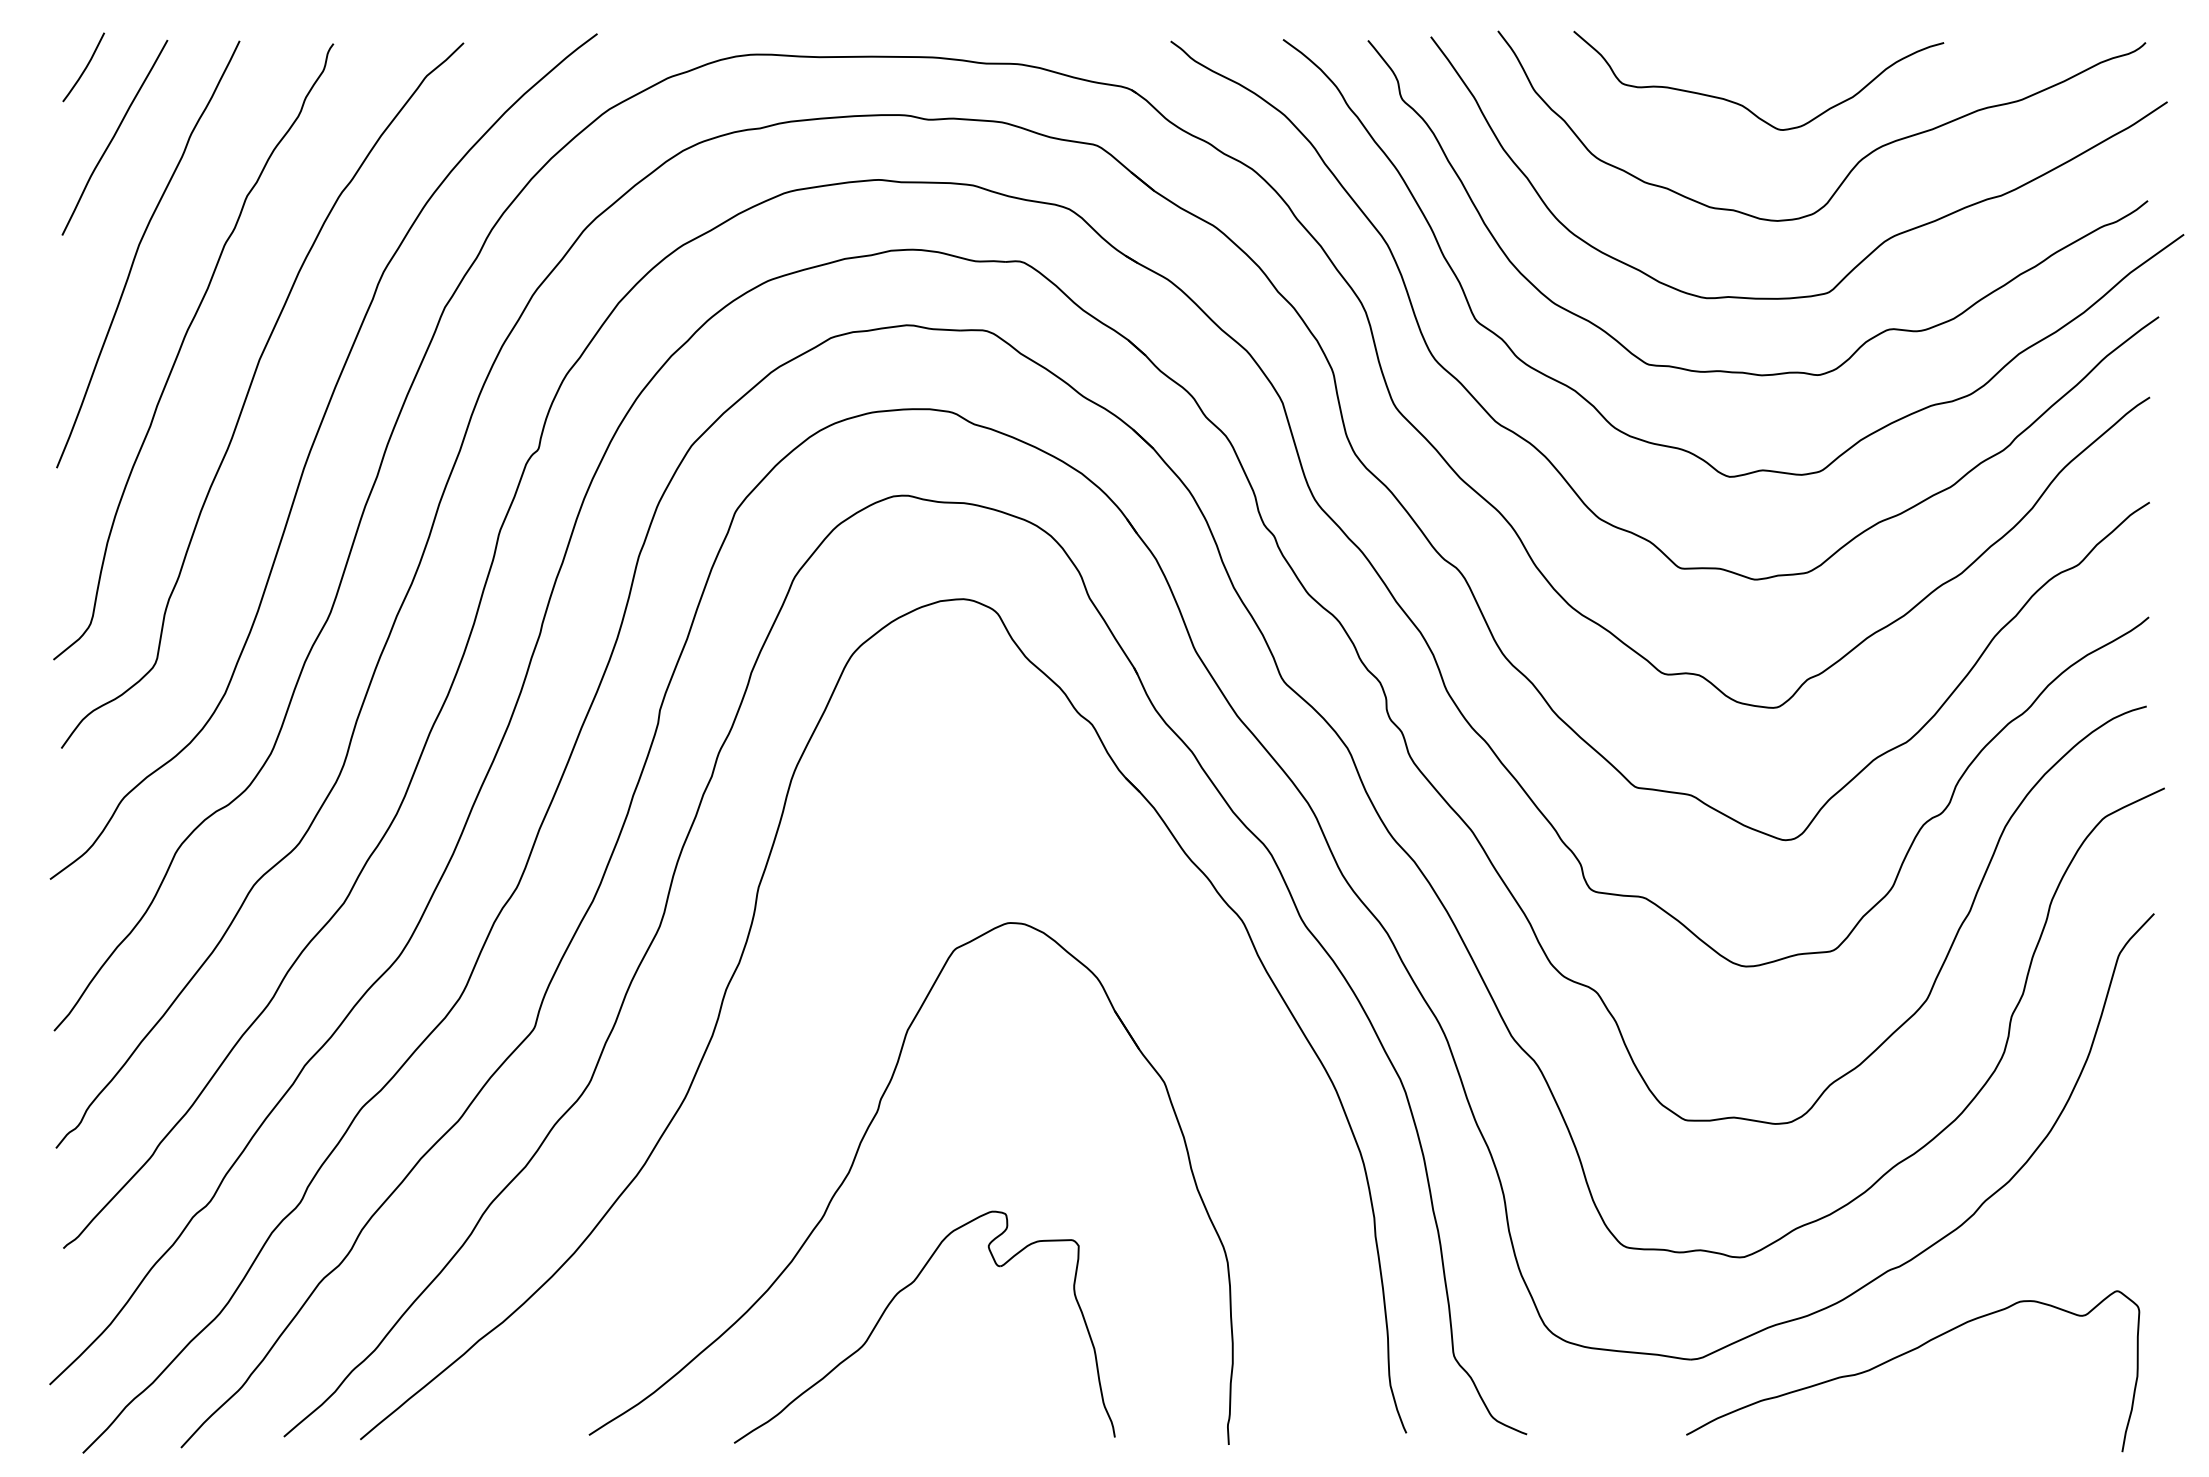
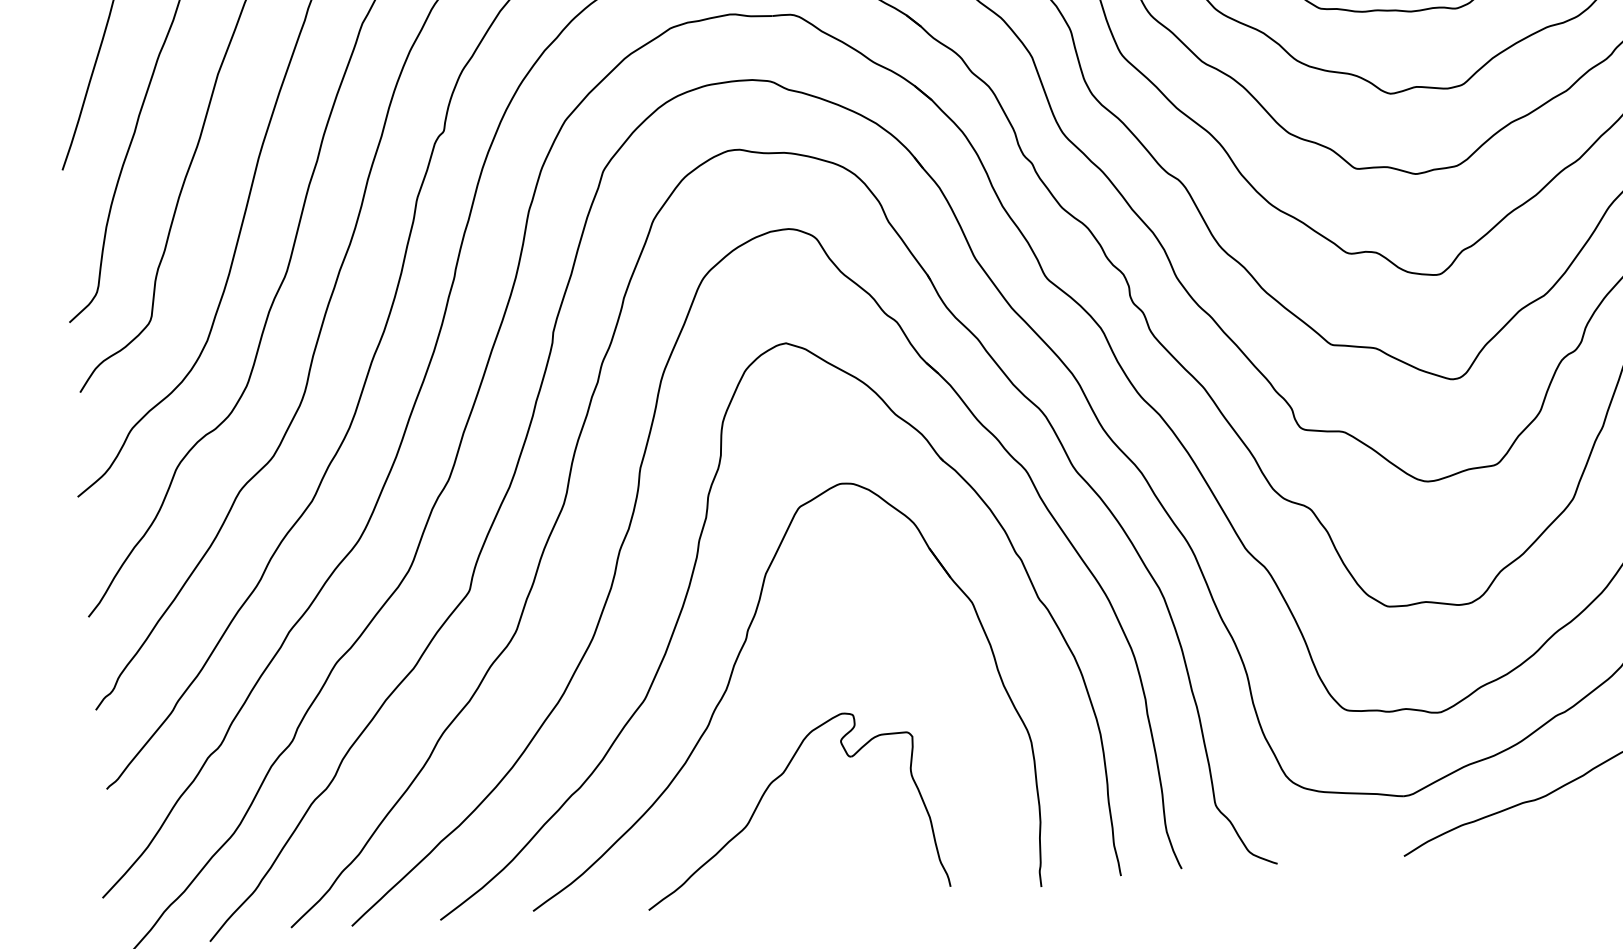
part: (805, 1056) -> (686, 599), added

